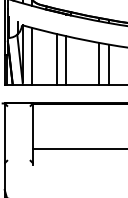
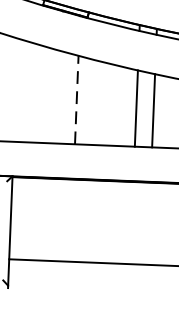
line: (32, 55) -> (15, 88), removed
line: (57, 59) -> (60, 97), removed
line: (66, 59) -> (76, 98), solid -> dashed

